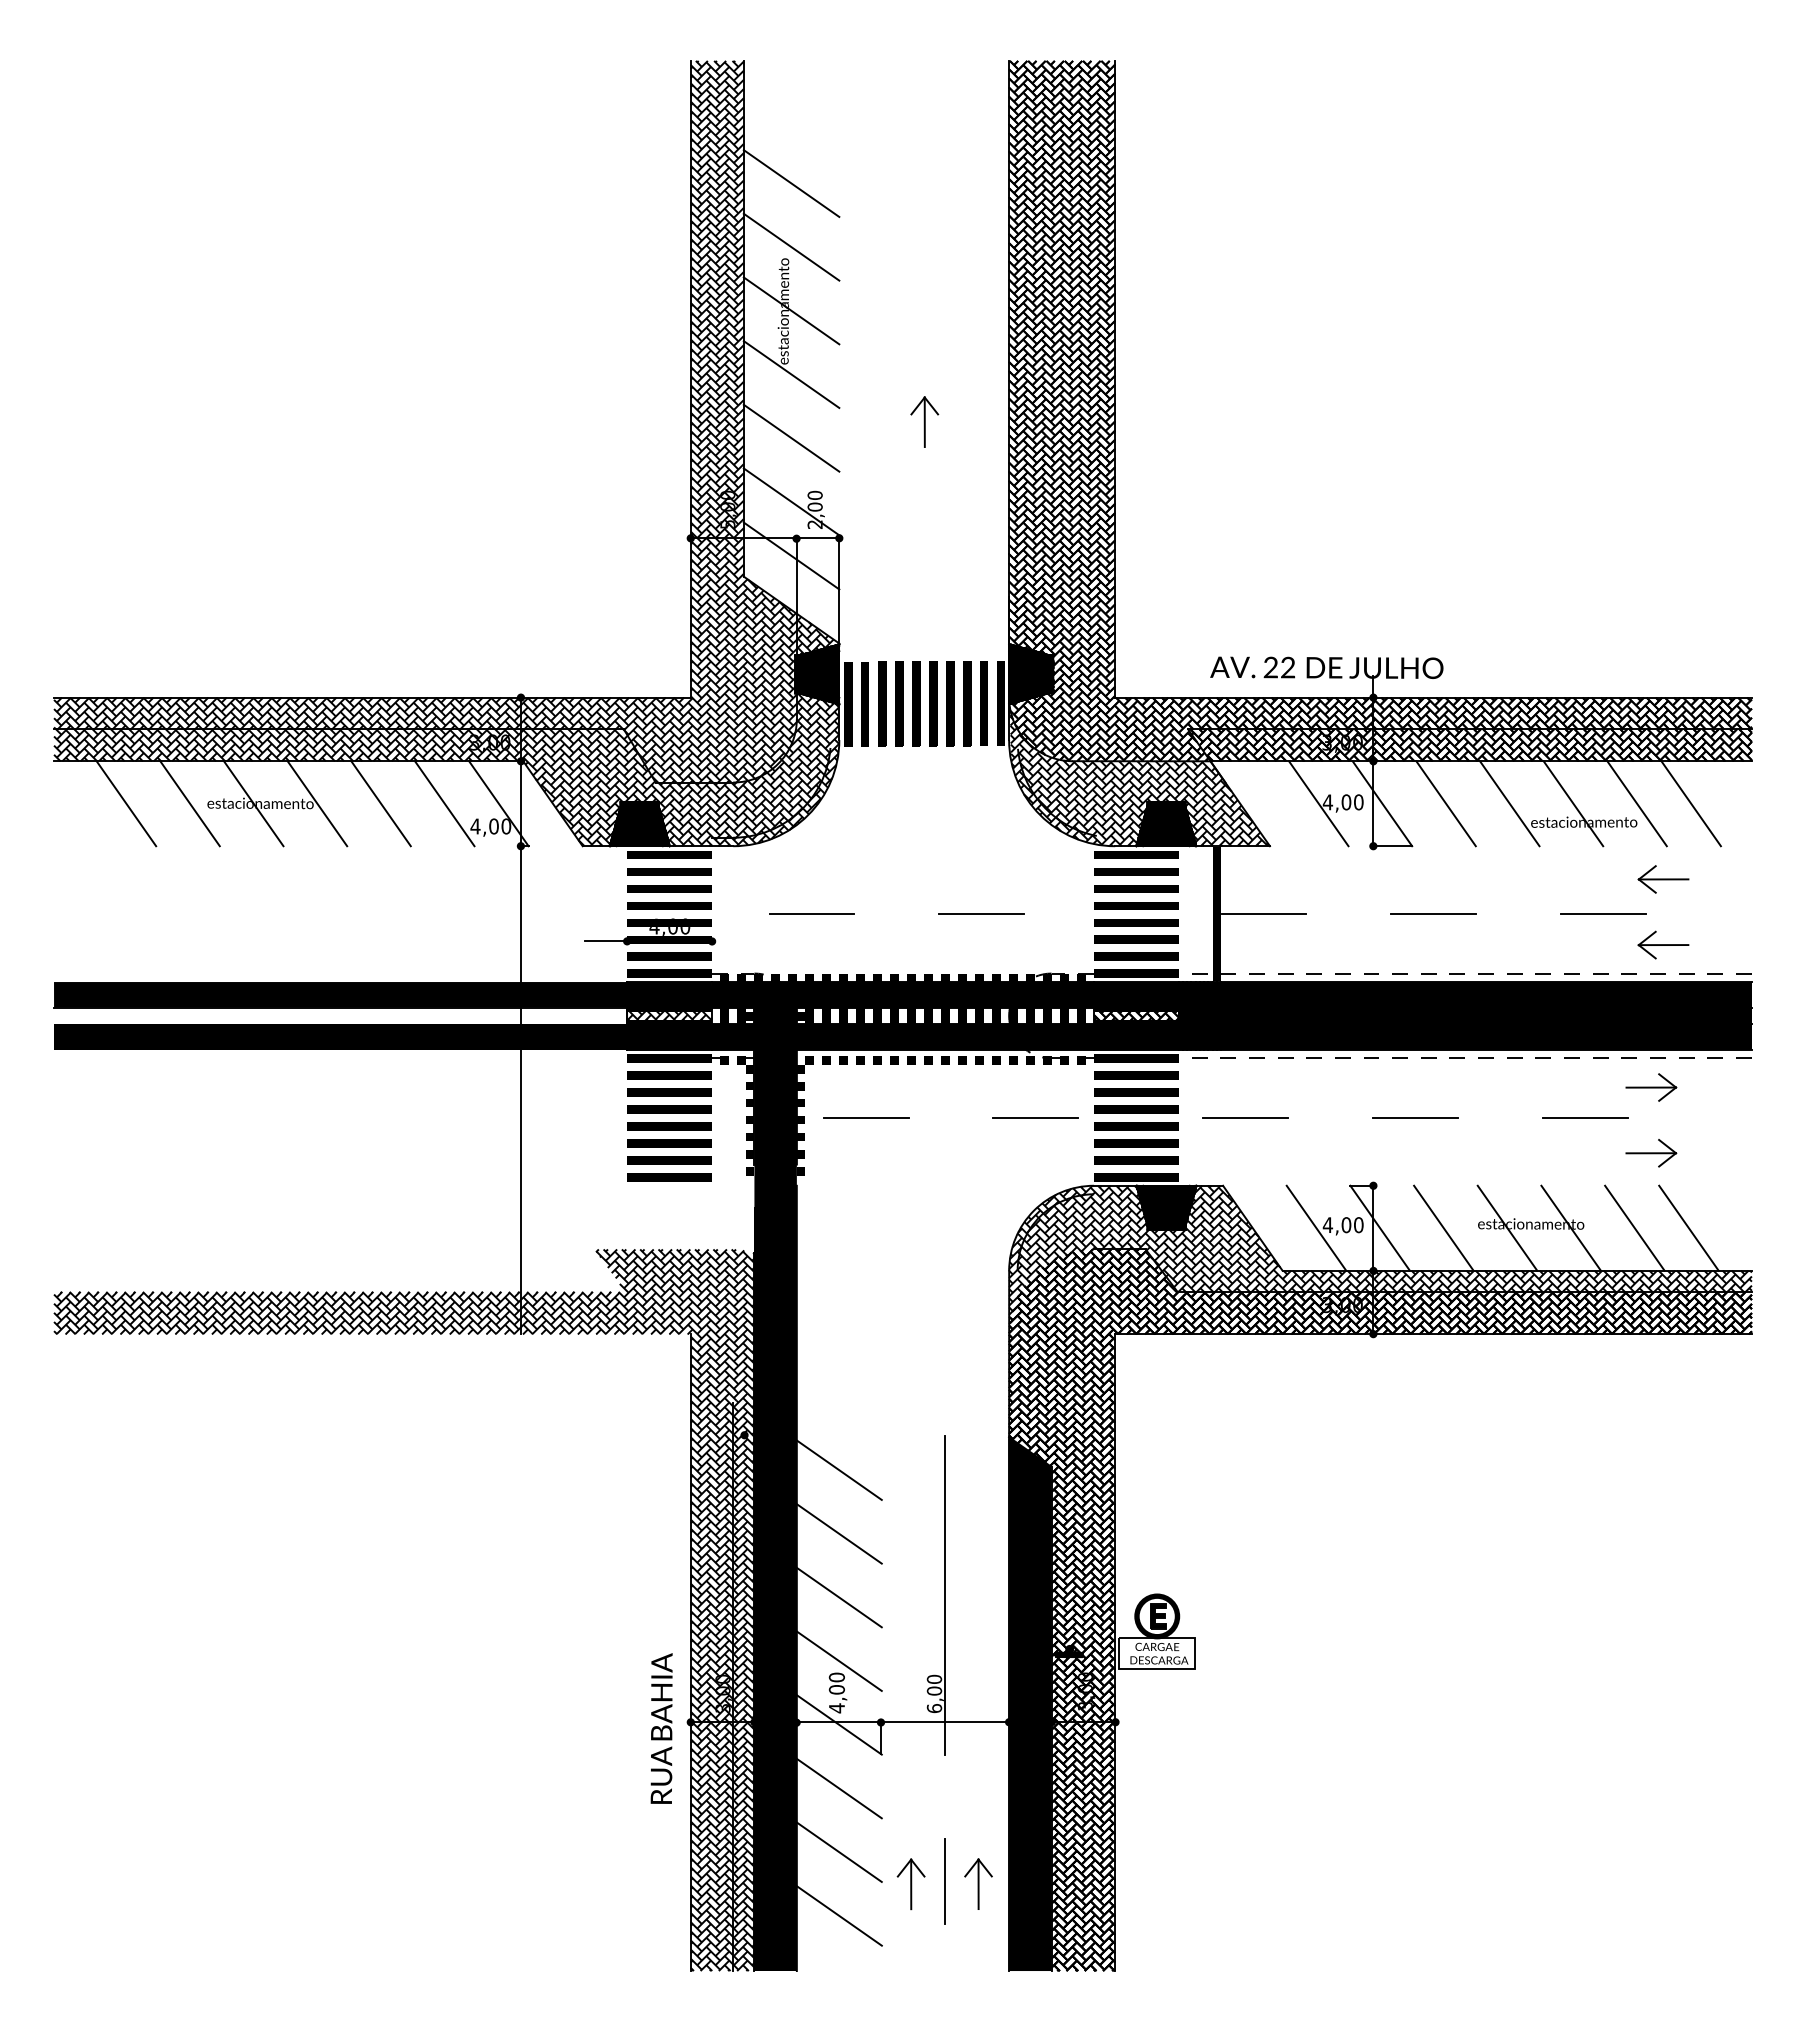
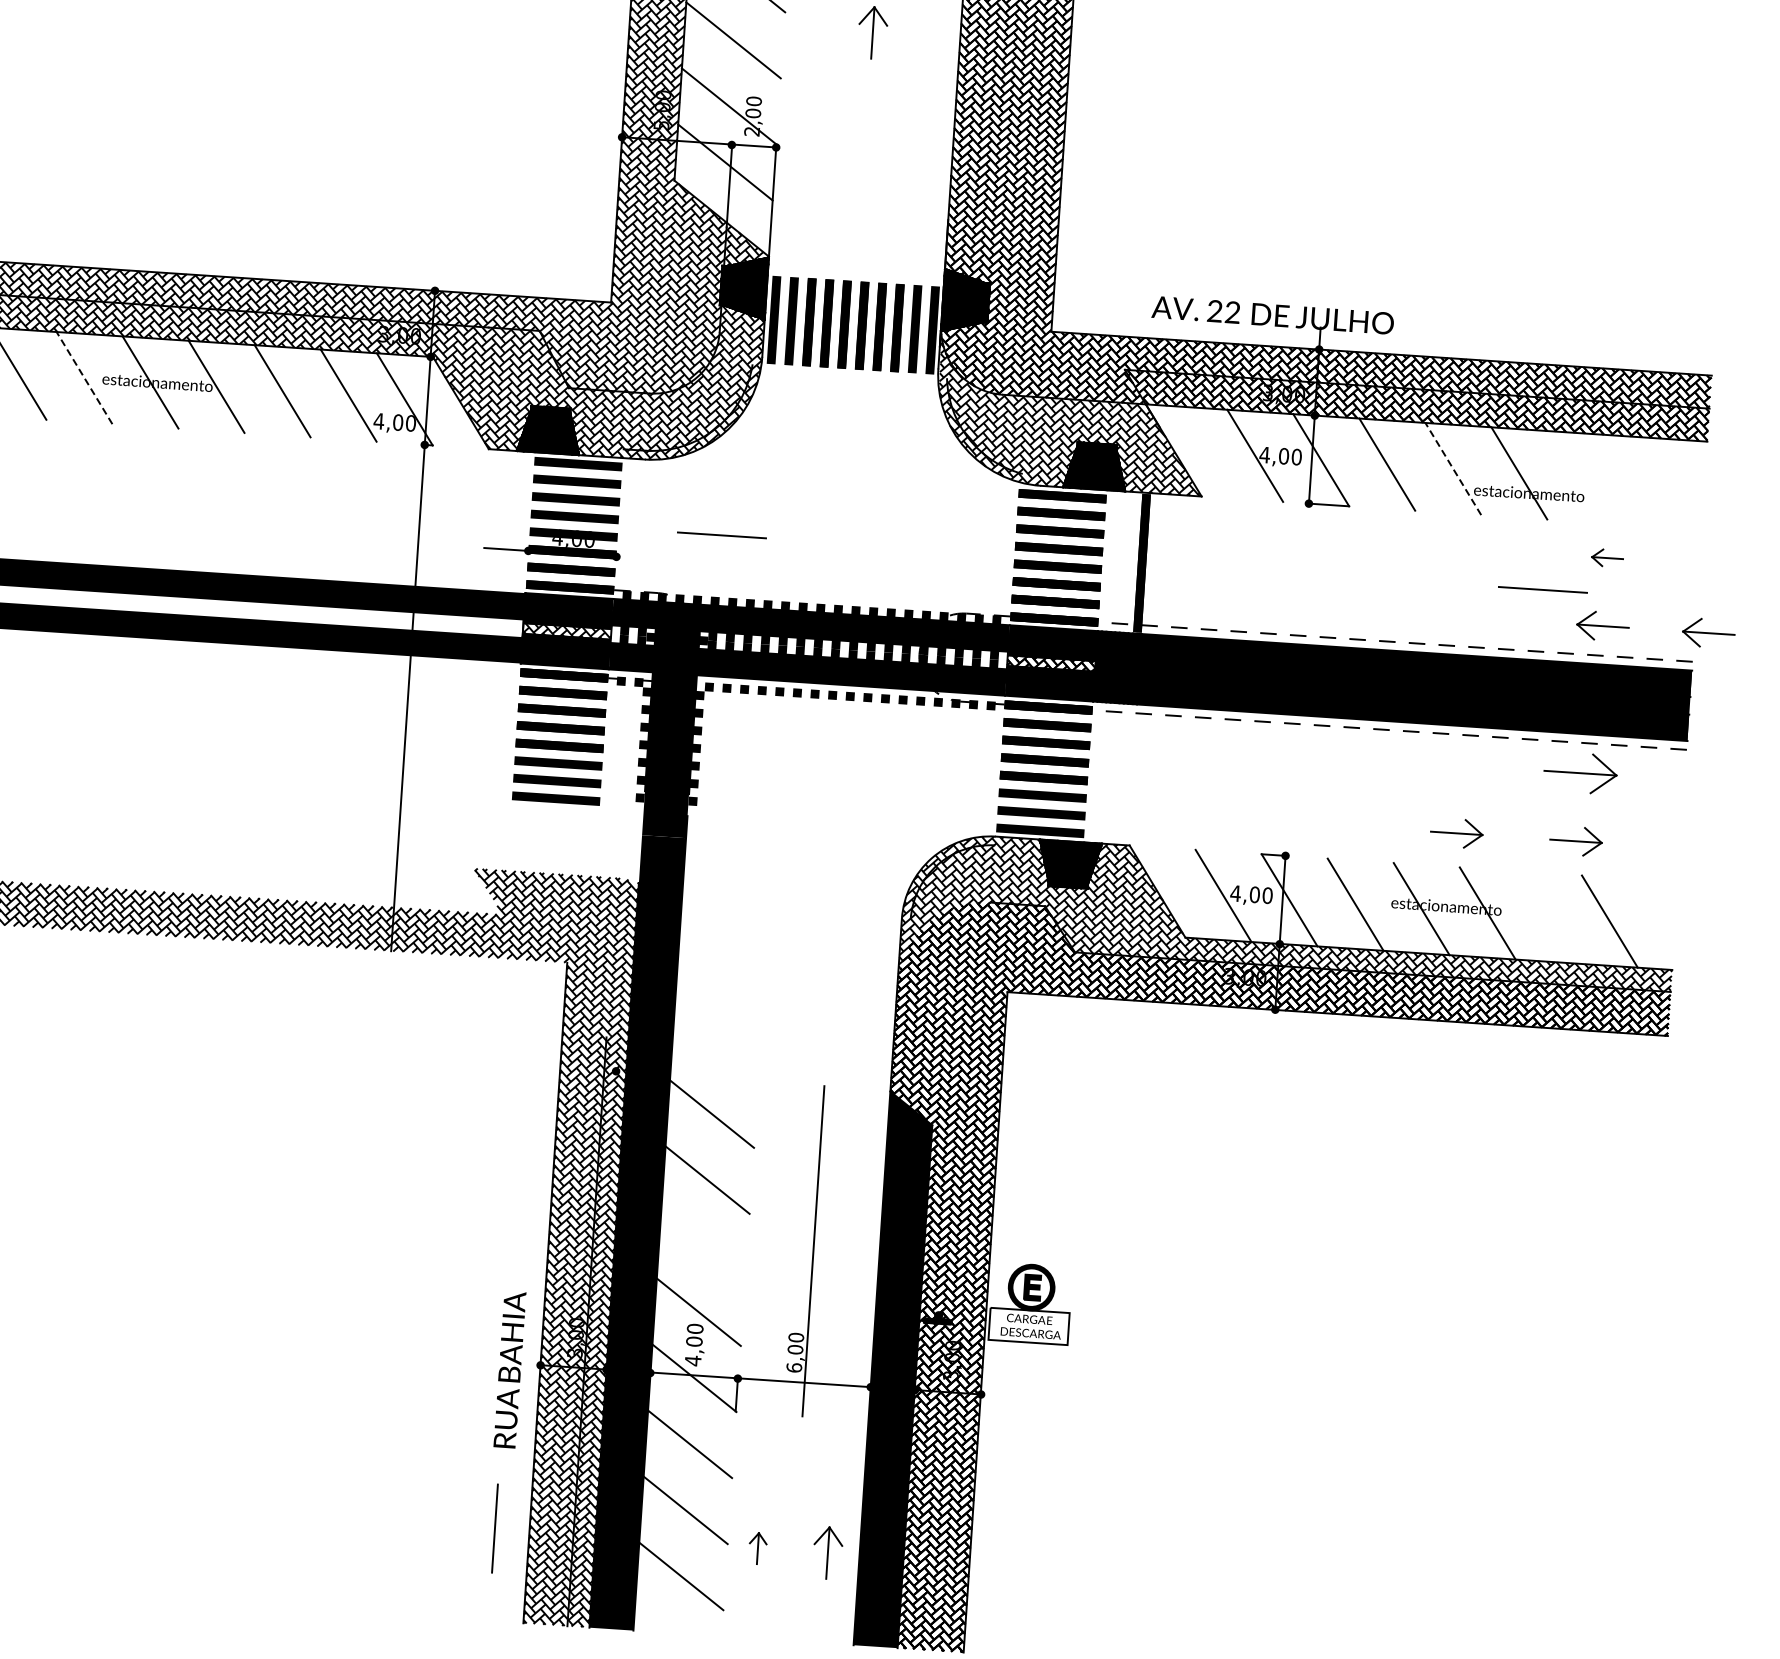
line: (190, 803) -> (84, 377), solid -> dashed
line: (1509, 803) -> (1453, 468), solid -> dashed
line: (1636, 803) -> (1584, 477), removed
line: (1690, 803) -> (1640, 481), removed
part: (1663, 879) -> (1607, 558), size x0.6
line: (981, 914) -> (897, 547), removed
line: (1263, 914) -> (1190, 566), removed
line: (1433, 914) -> (1366, 578), removed
part: (1765, 944) -> (1708, 632), added
part: (1651, 1087) -> (1580, 773), size x1.4
line: (865, 1117) -> (763, 750), removed
line: (1035, 1117) -> (939, 761), removed
line: (1245, 1117) -> (1157, 776), removed
line: (1414, 1117) -> (1332, 787), removed
line: (1584, 1117) -> (1509, 799), removed
part: (1536, 1153) -> (1456, 833), added
line: (1634, 1227) -> (1553, 917), removed
line: (838, 1597) -> (702, 1246), removed
line: (944, 1881) -> (494, 1528), moved
part: (910, 1884) -> (757, 1548), size x0.6

